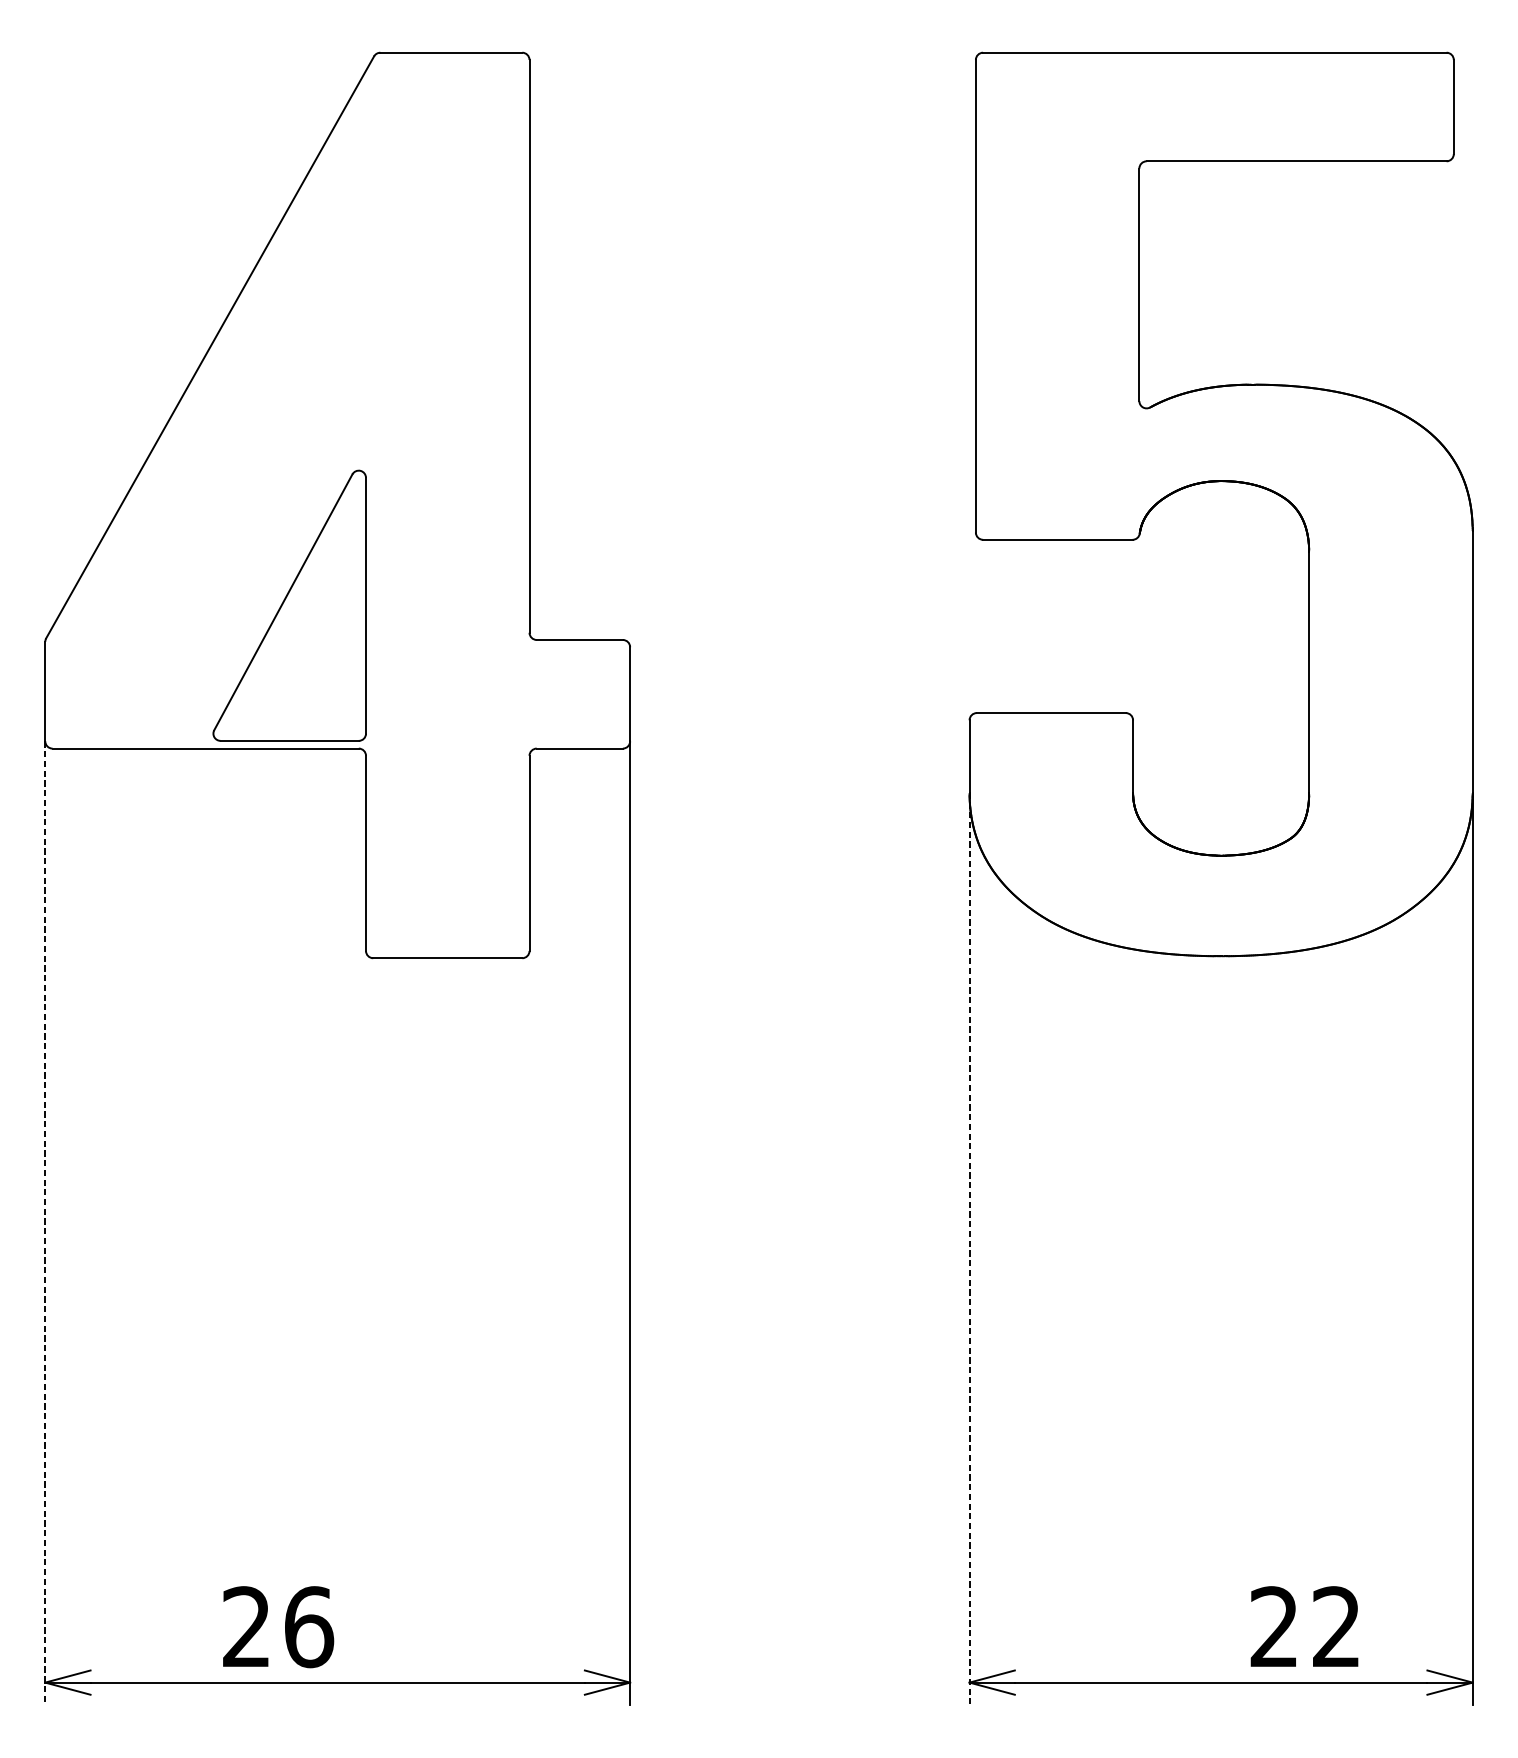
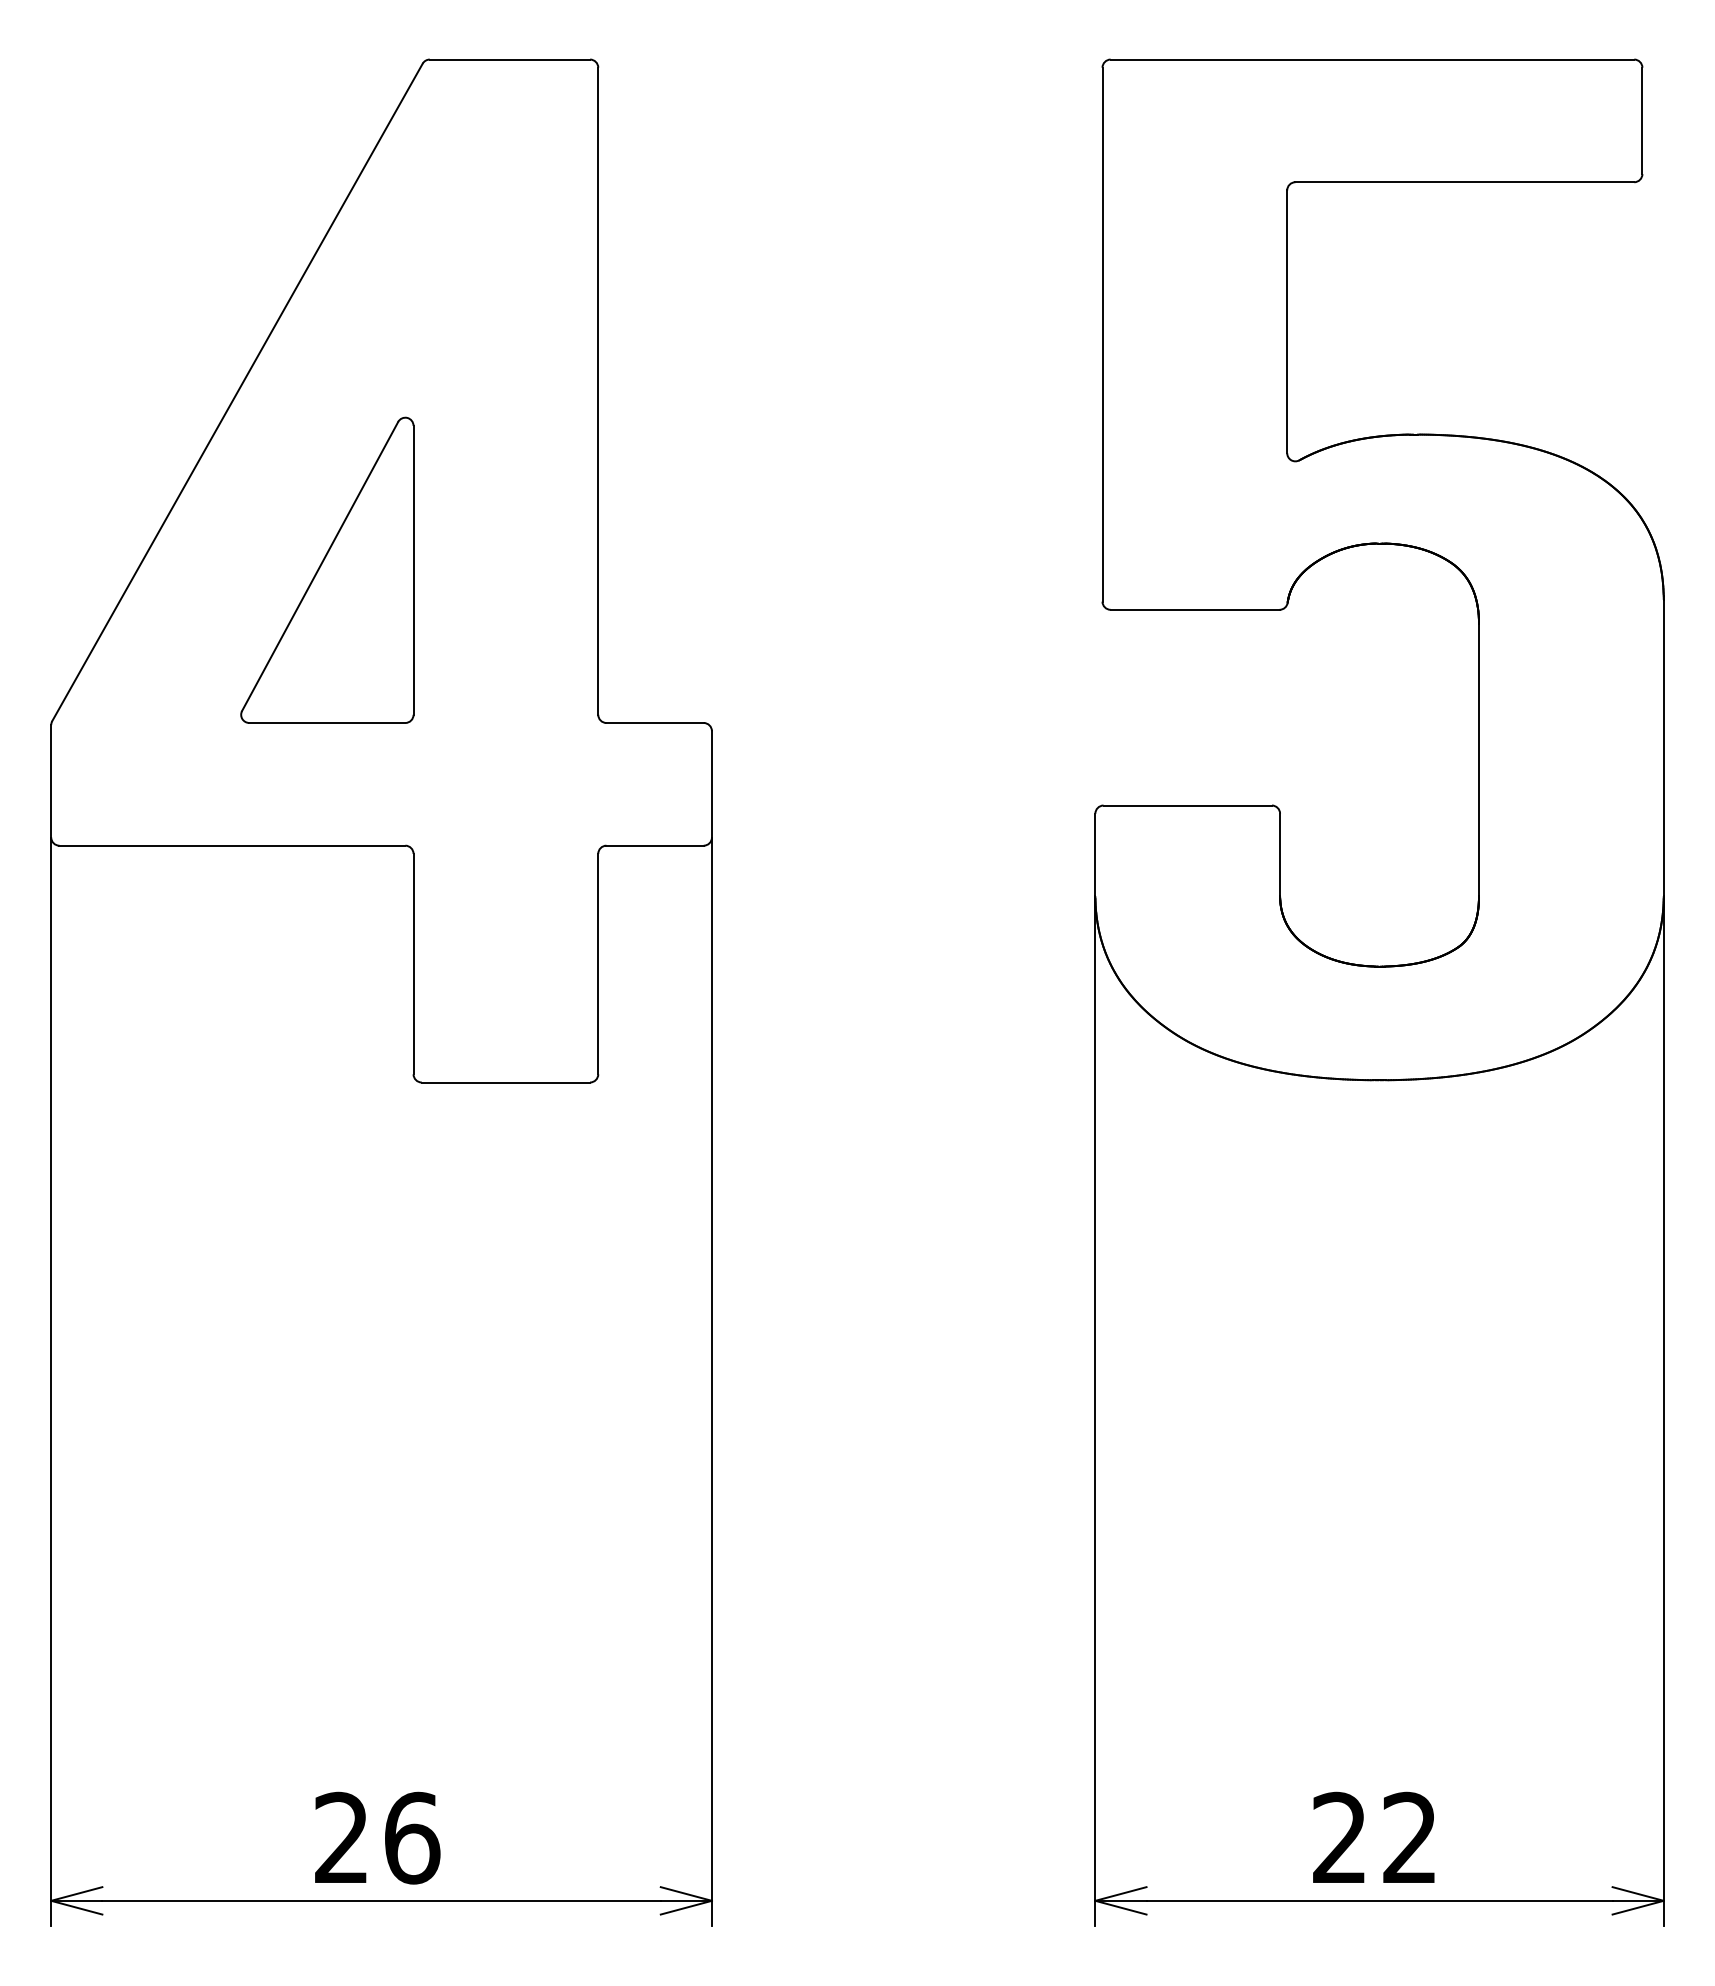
part: (289, 605) -> (327, 569), moved
line: (45, 1223) -> (51, 1382), dashed -> solid
line: (969, 1249) -> (1095, 1411), dashed -> solid
text: (1304, 1625) -> (1373, 1836), moved
text: (278, 1626) -> (377, 1837), moved

